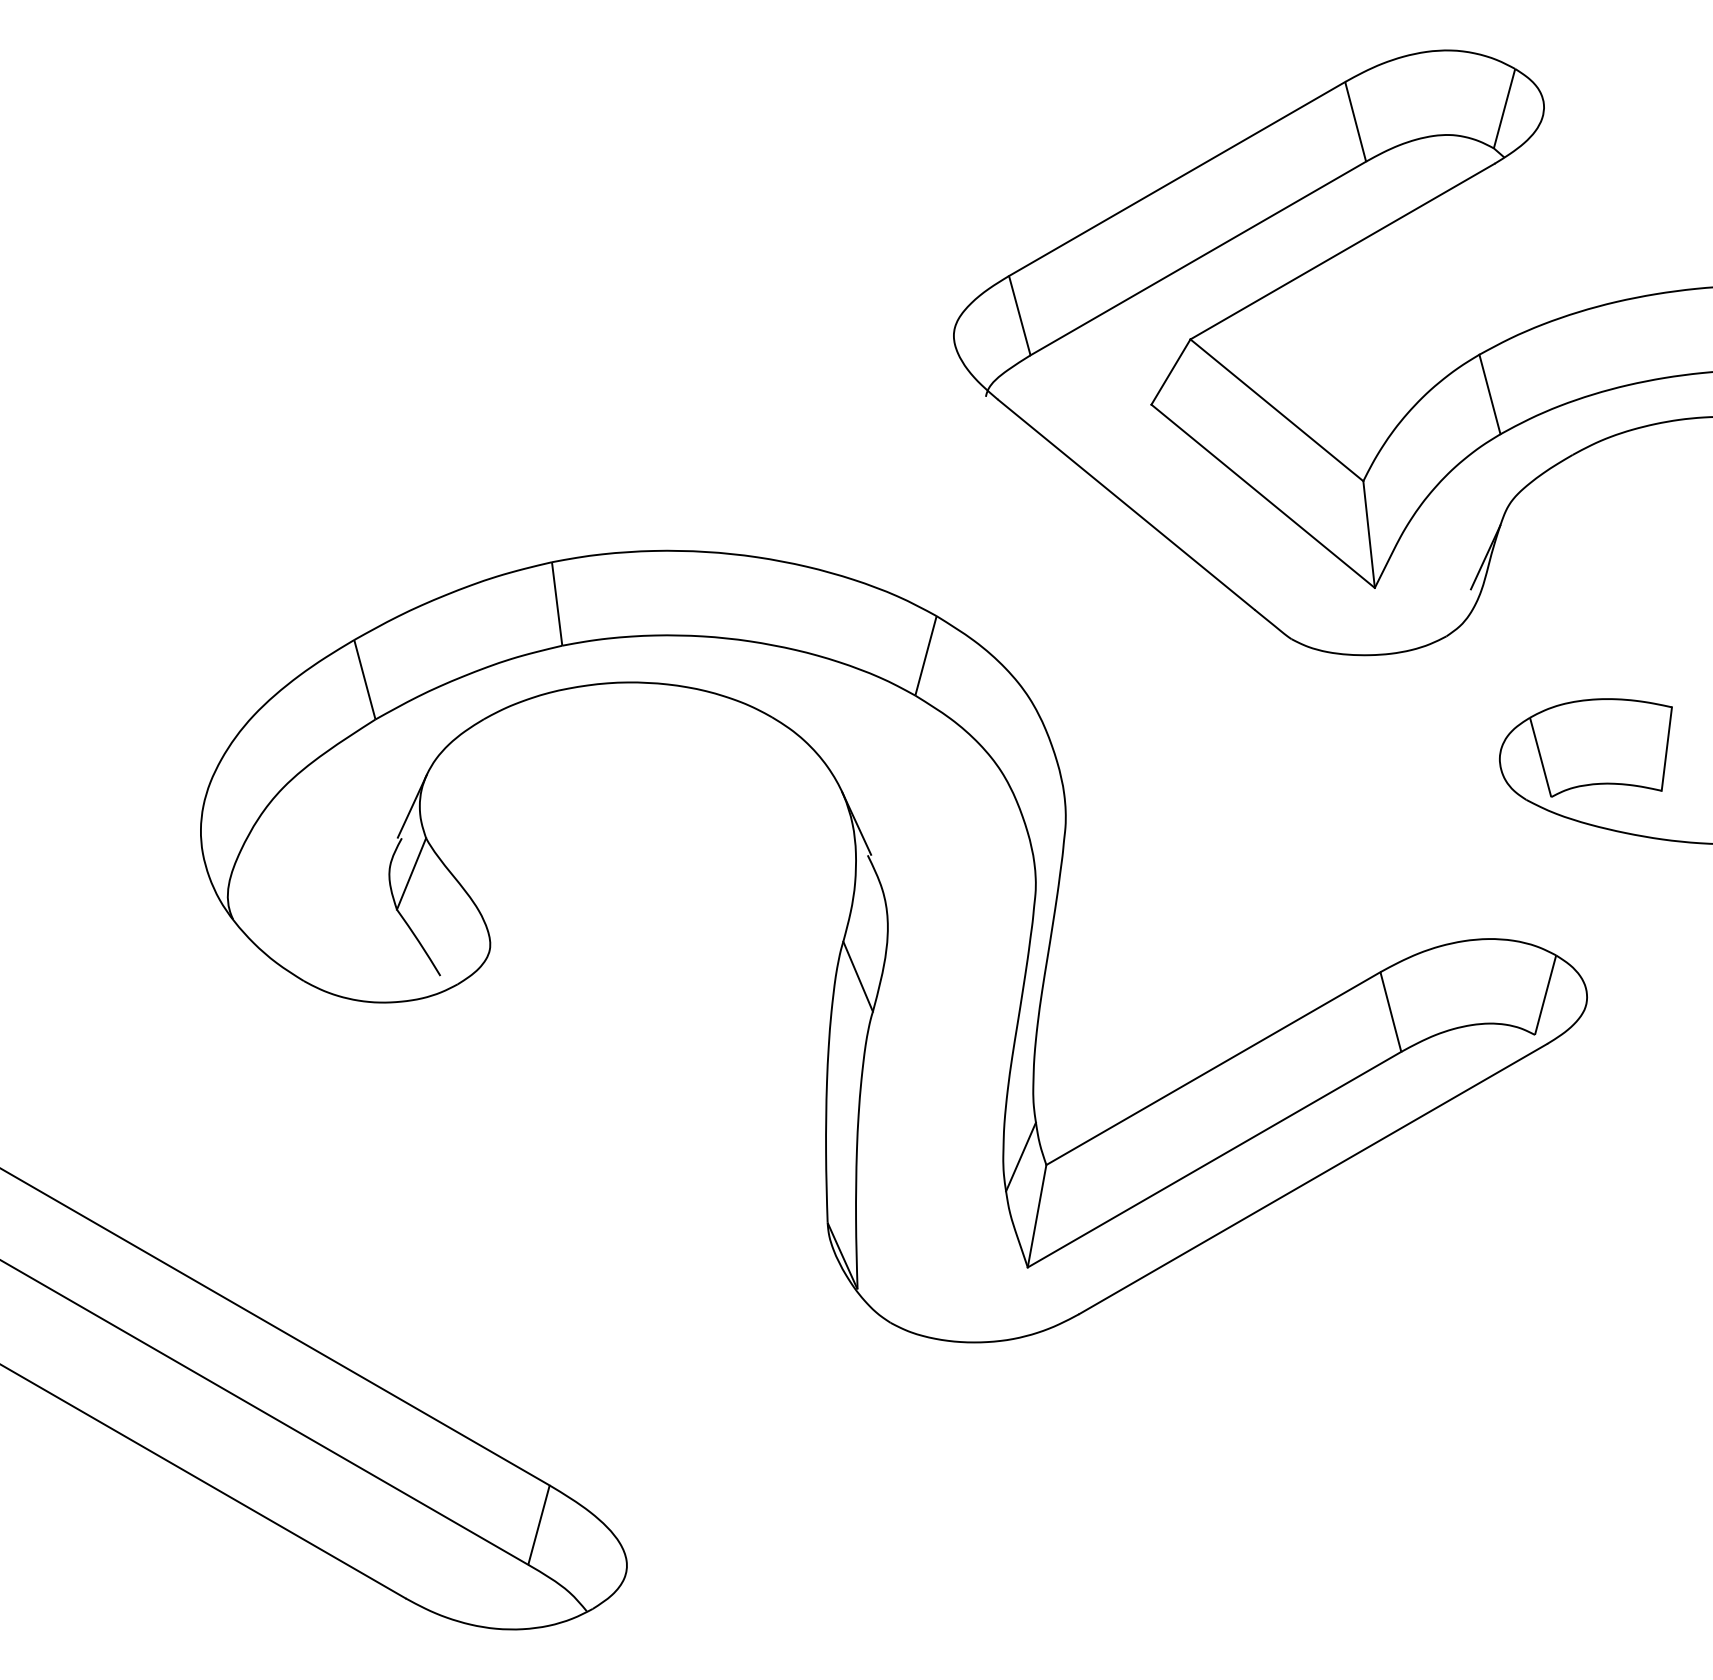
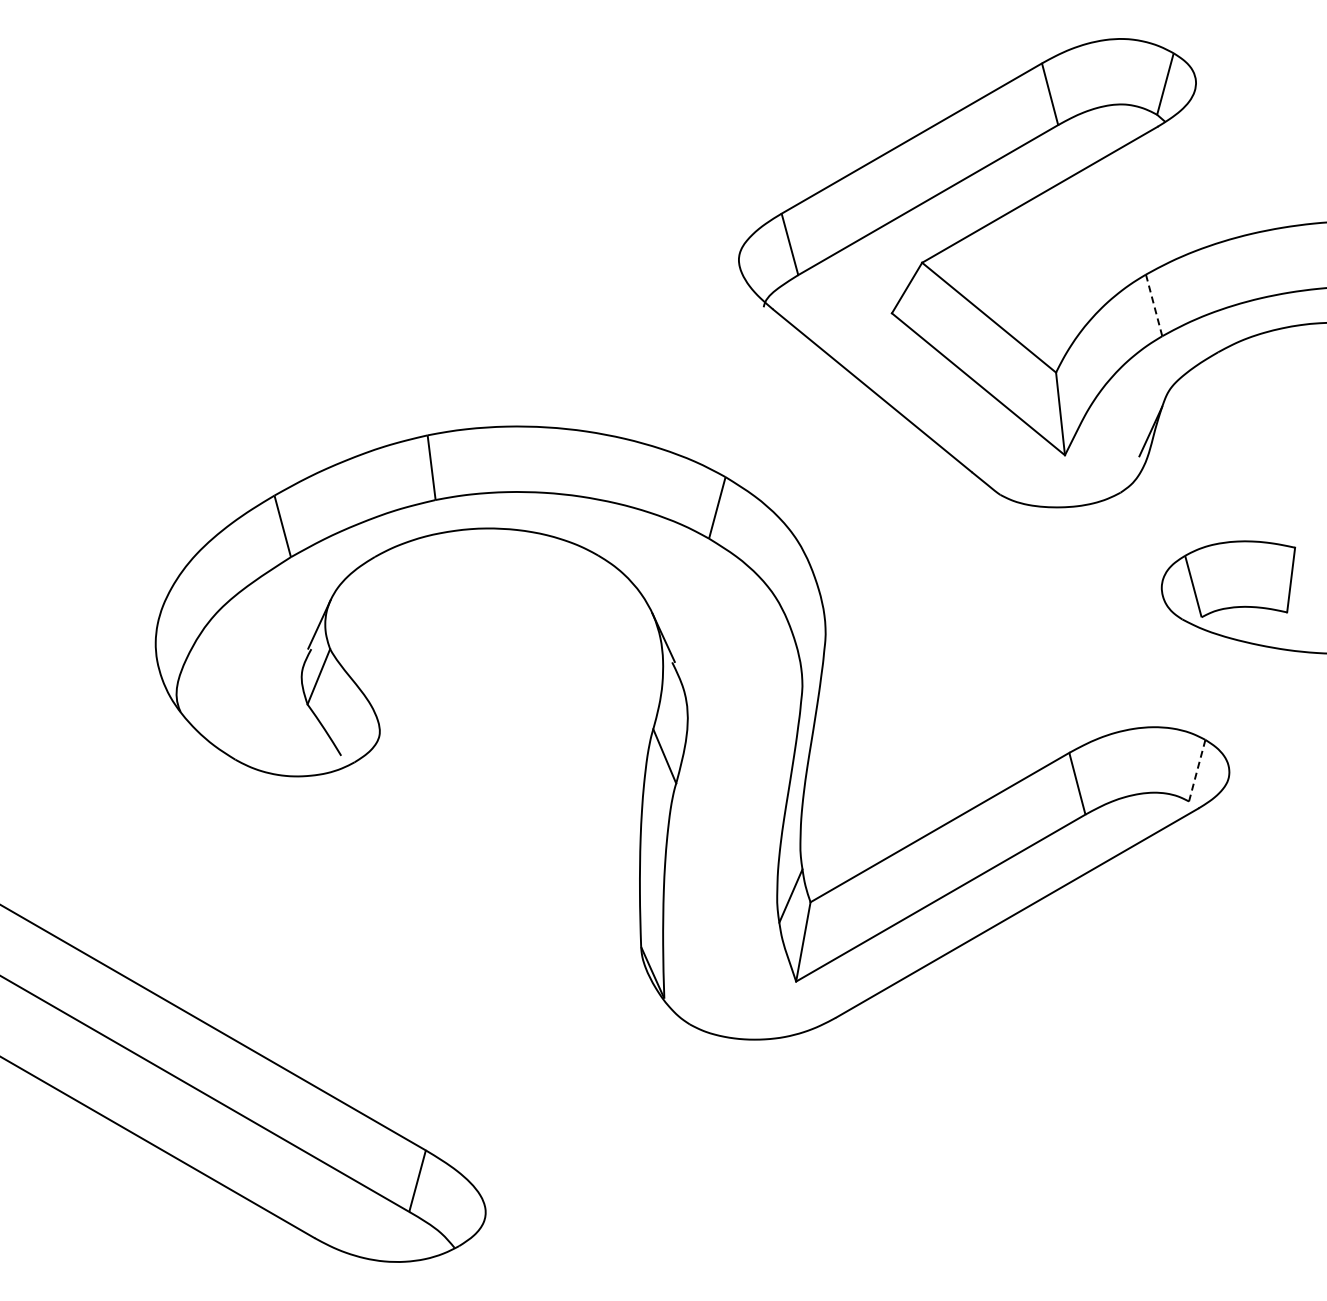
line: (1490, 394) -> (1154, 305), solid -> dashed
line: (1545, 994) -> (1197, 770), solid -> dashed

